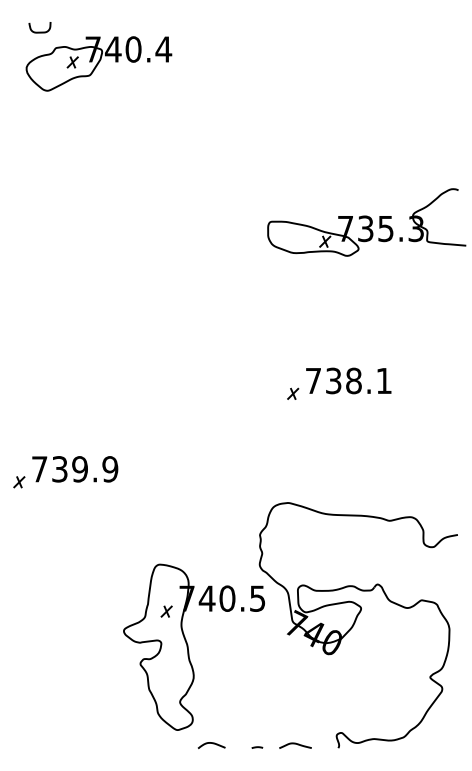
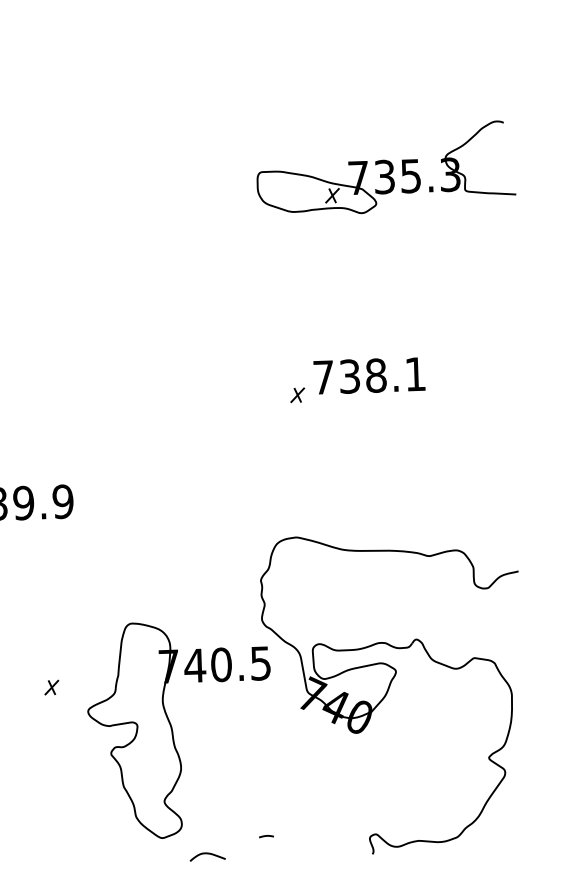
part: (166, 611) -> (51, 687), moved
curve: (295, 744) -> (316, 851), removed
line: (257, 747) -> (266, 836), moved

